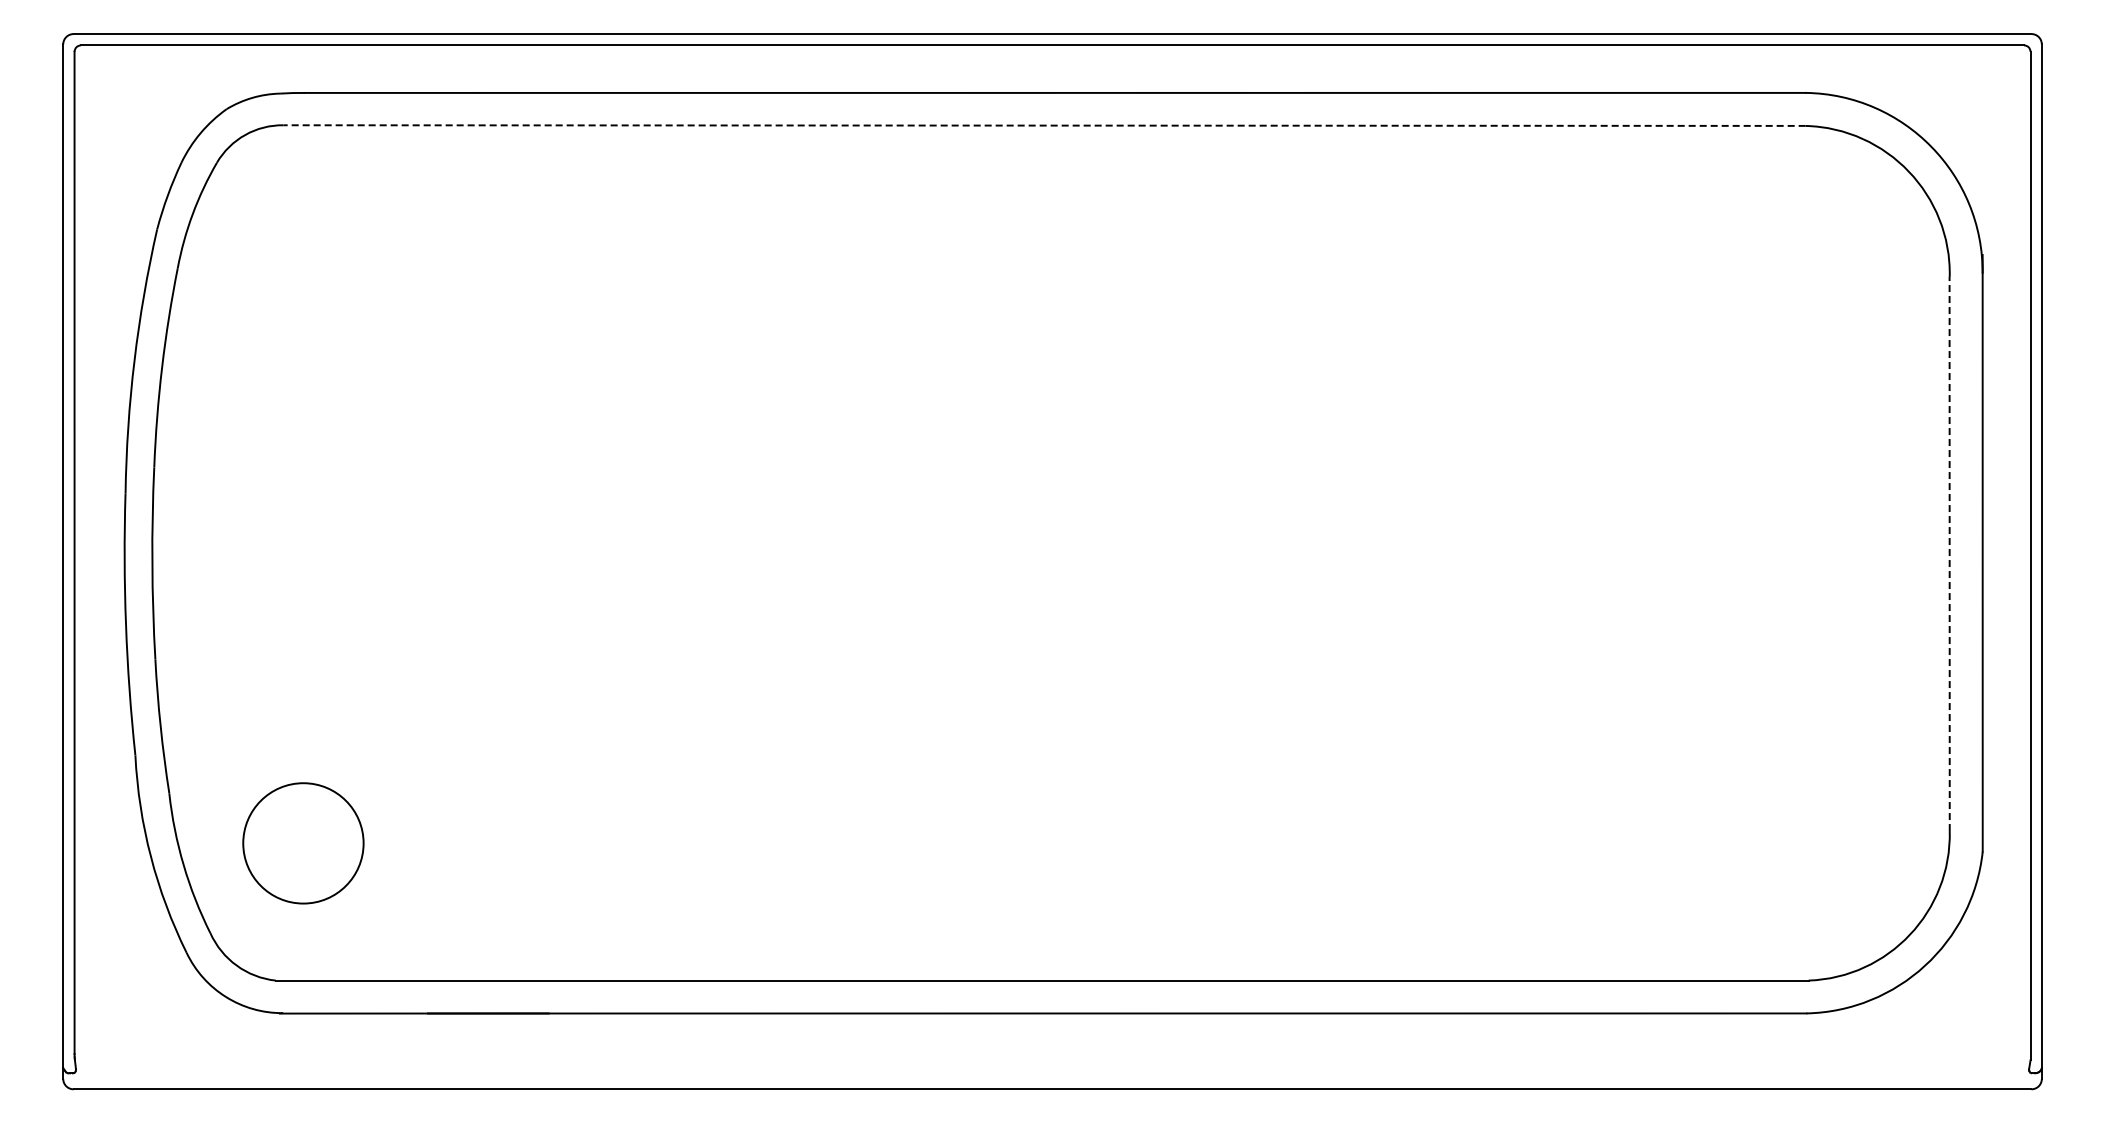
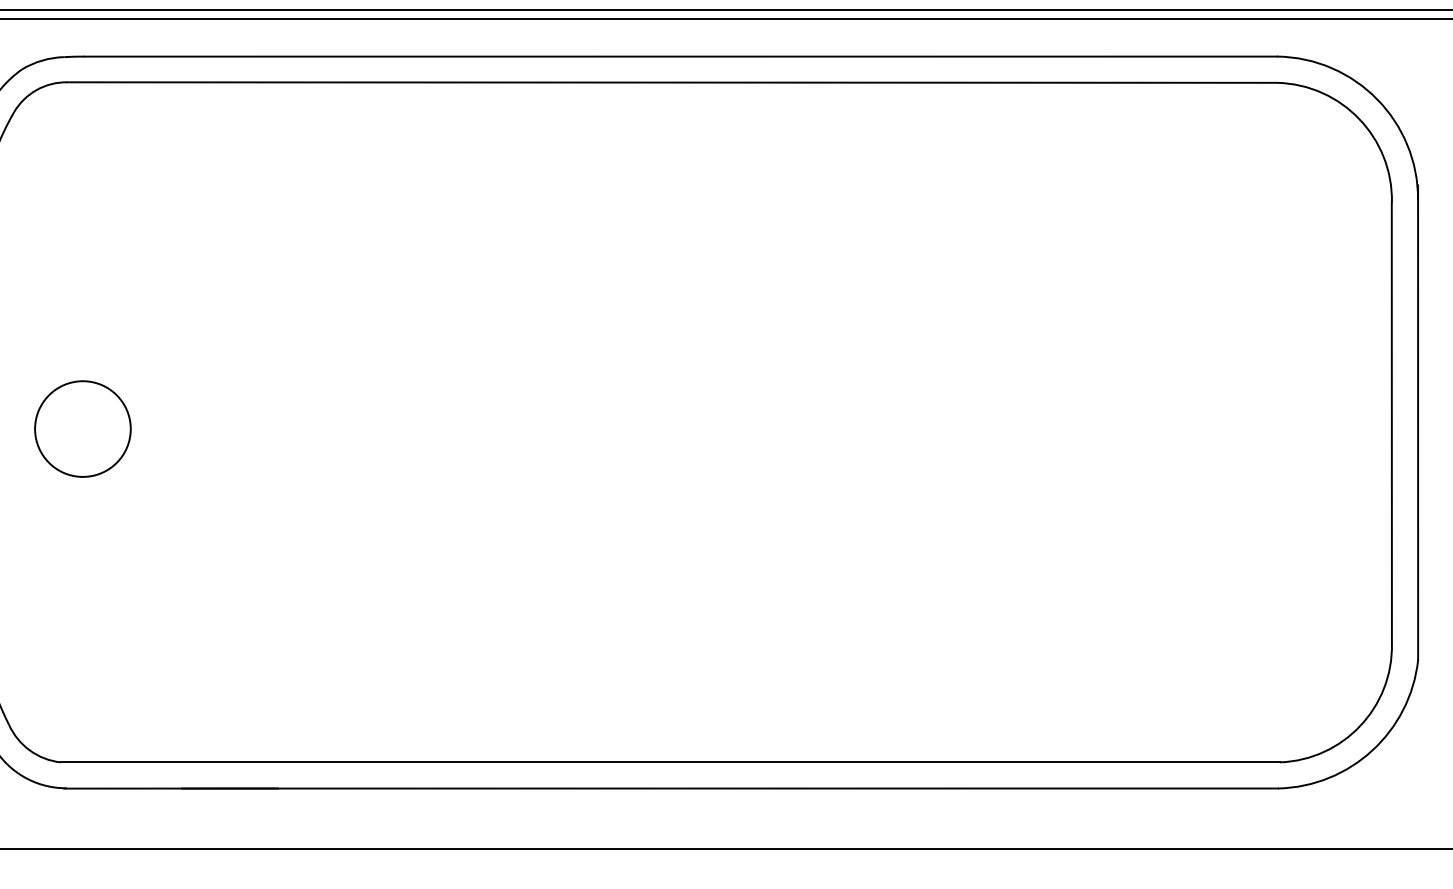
line: (1044, 125) -> (672, 82), dashed -> solid
line: (1949, 553) -> (1391, 422), dashed -> solid
circle: (303, 843) -> (82, 429), moved

